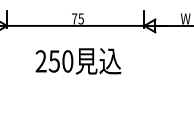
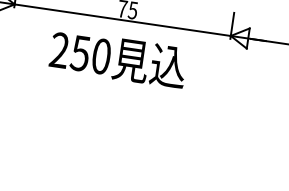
text: (78, 61) -> (118, 59), moved

